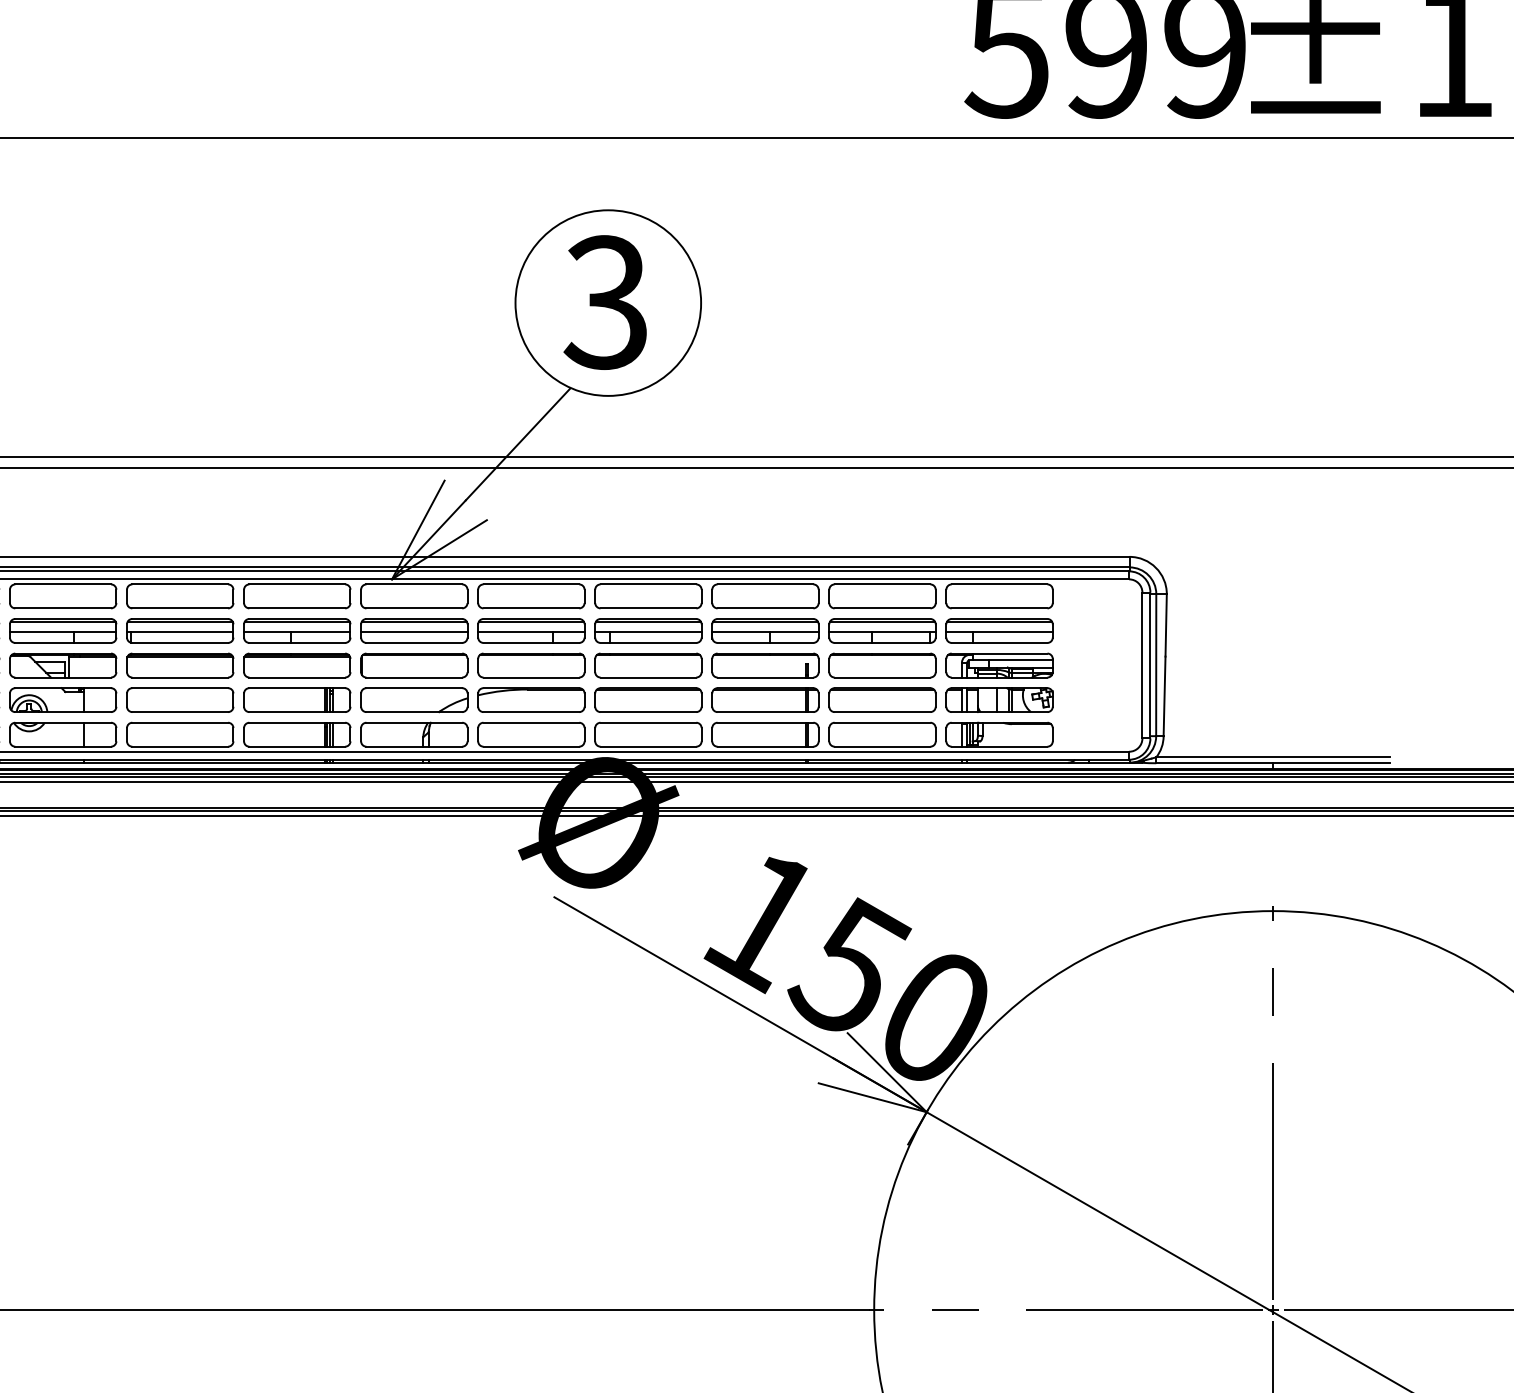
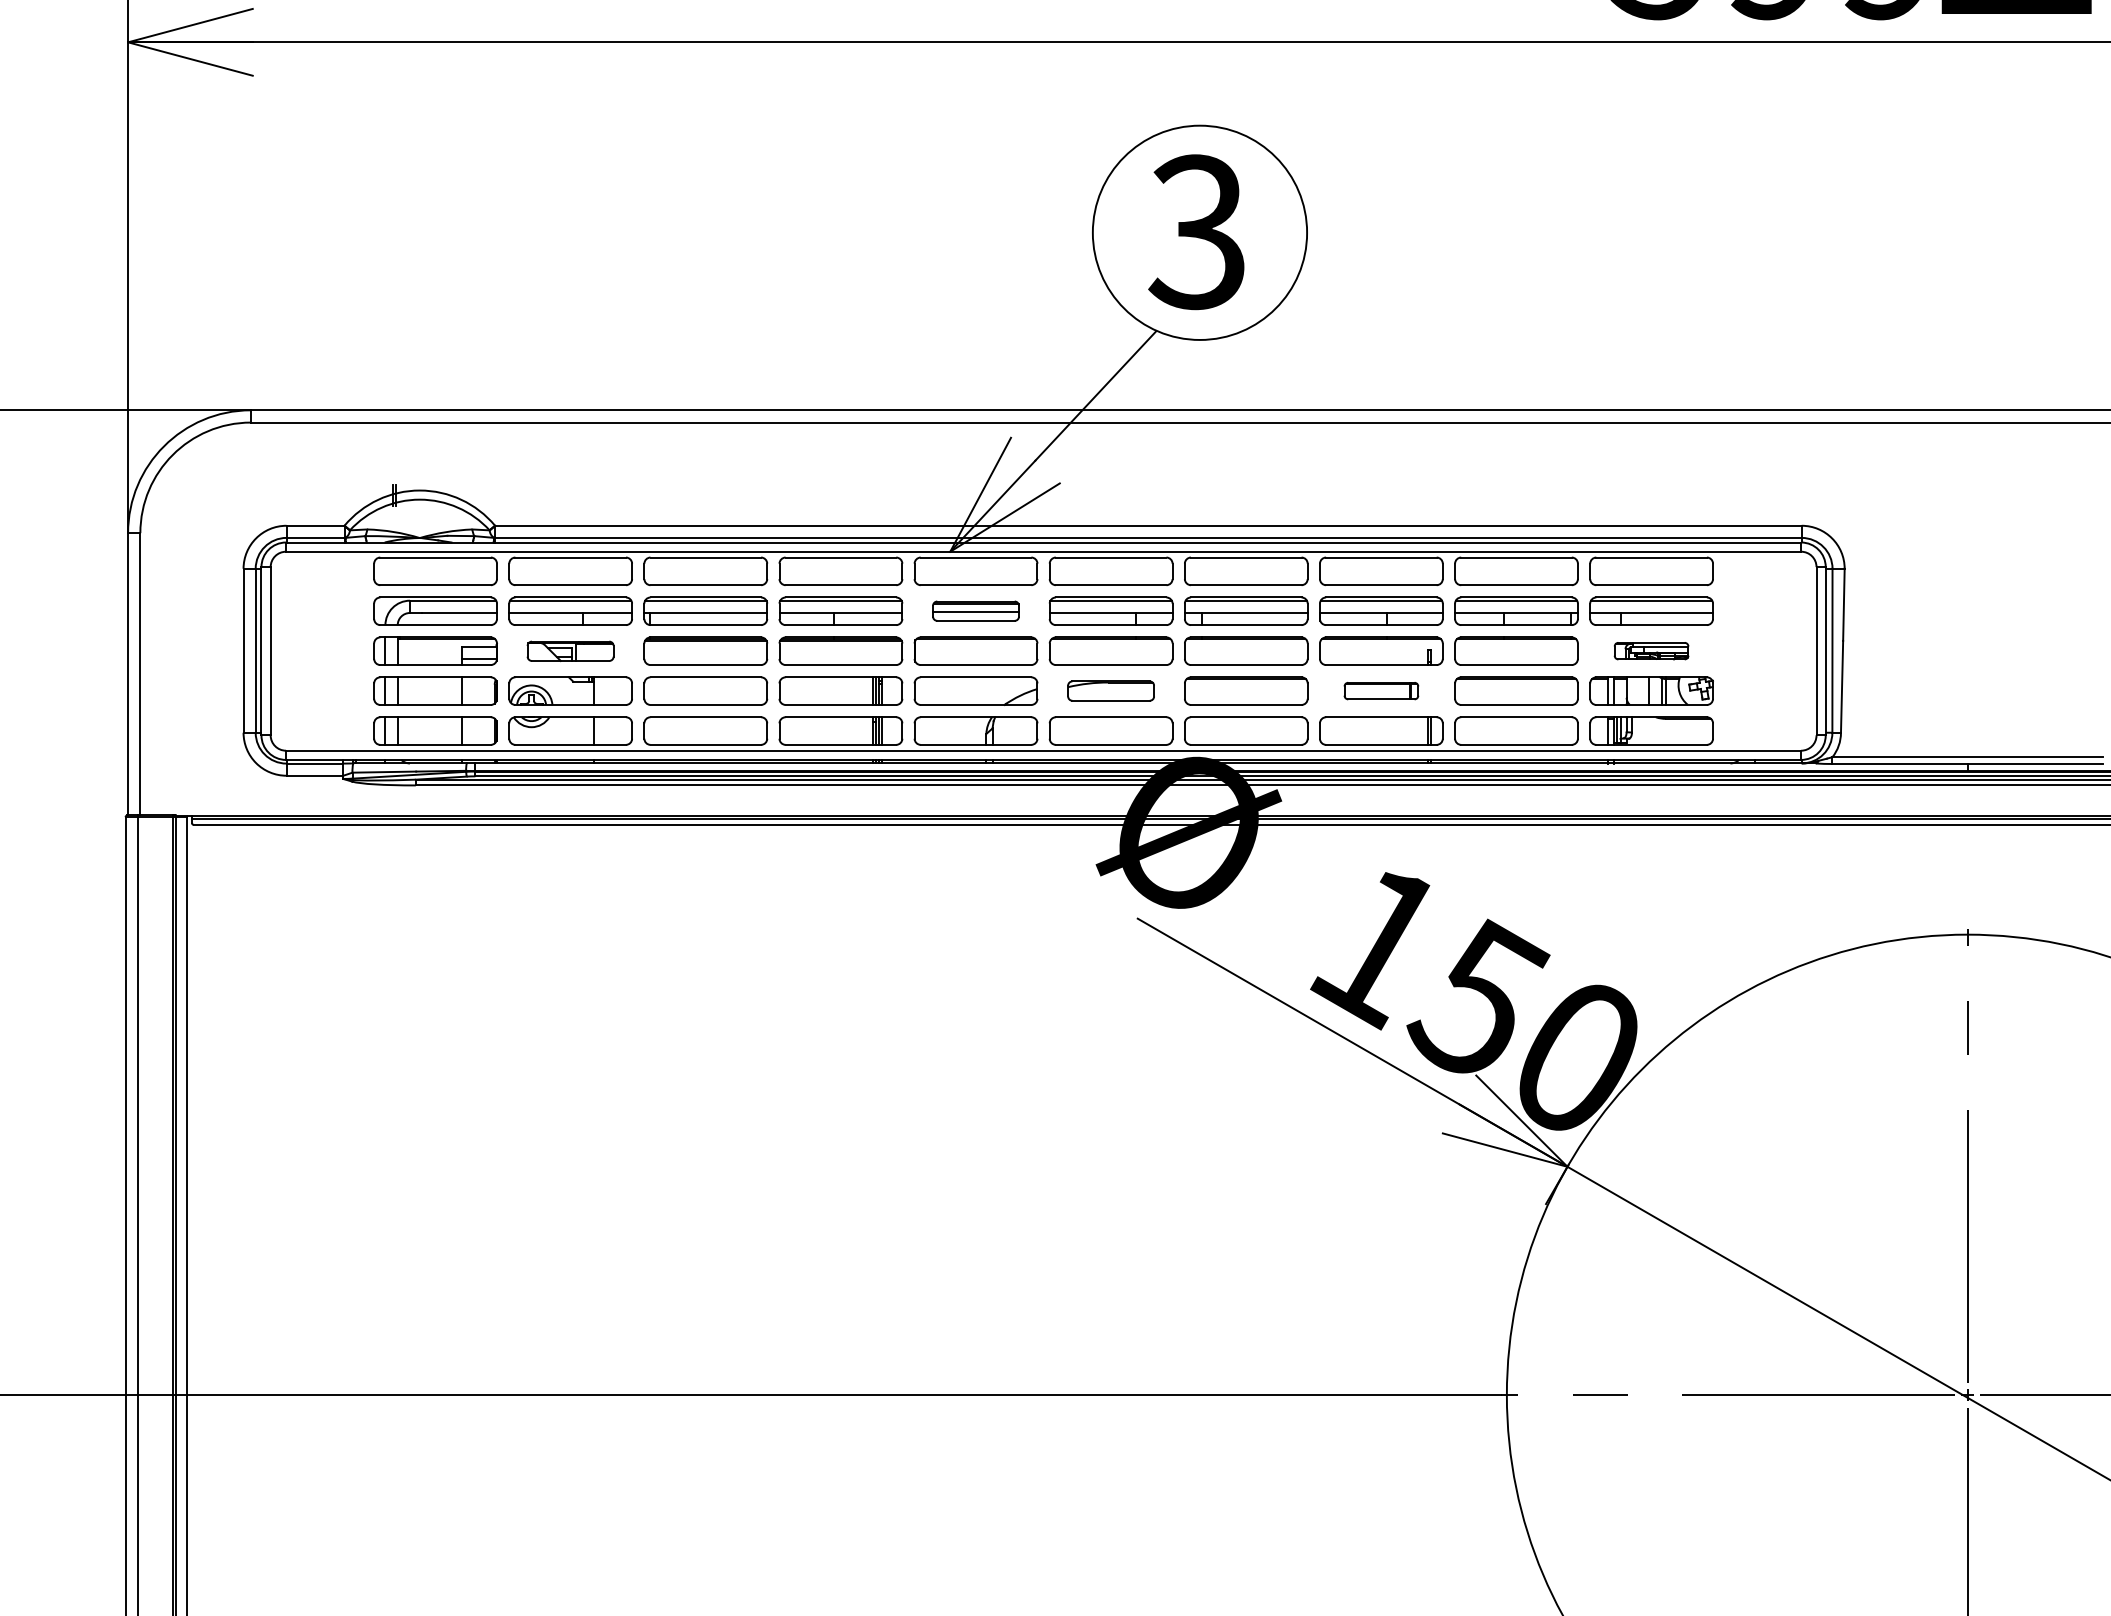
part: (413, 630) -> (975, 610), size x0.7
part: (999, 664) -> (1651, 650), size x0.6
part: (63, 665) -> (570, 651), size x0.7
part: (530, 699) -> (1110, 690), size x0.7
part: (765, 699) -> (1381, 690), size x0.6

